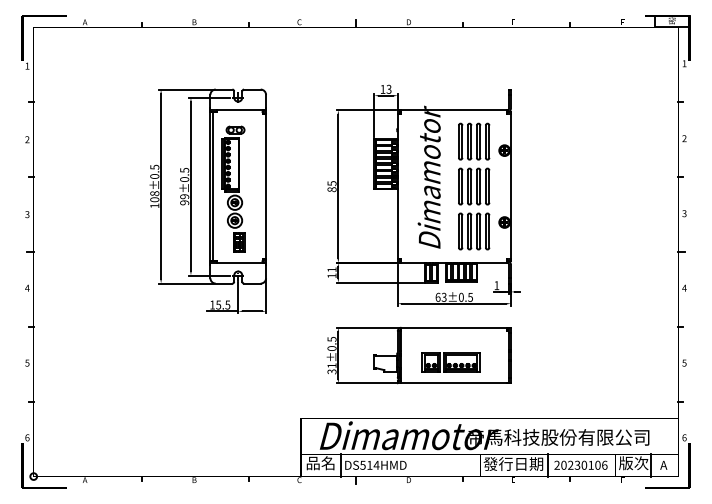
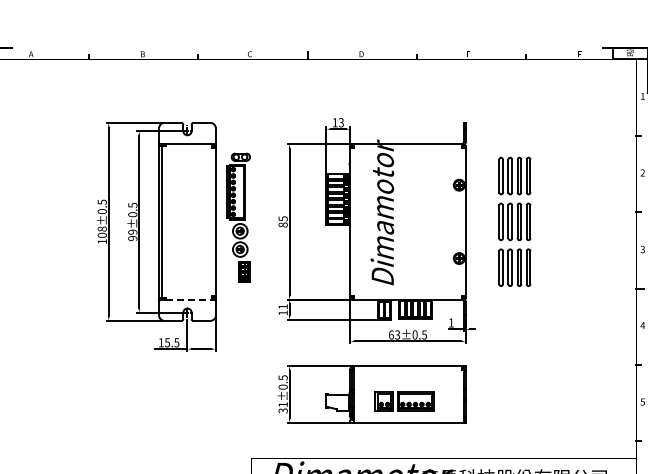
part: (474, 186) -> (515, 221), moved
part: (233, 188) -> (238, 216), moved
line: (239, 262) -> (188, 299), solid -> dashed

